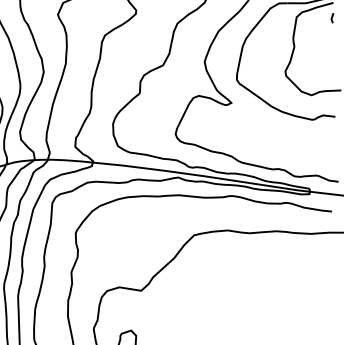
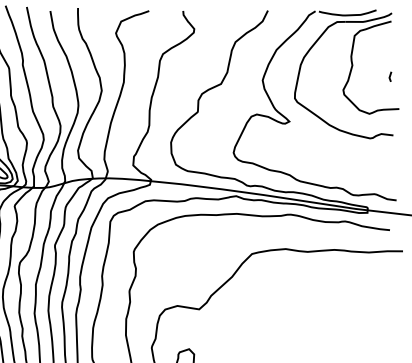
line: (332, 17) -> (390, 76), moved

